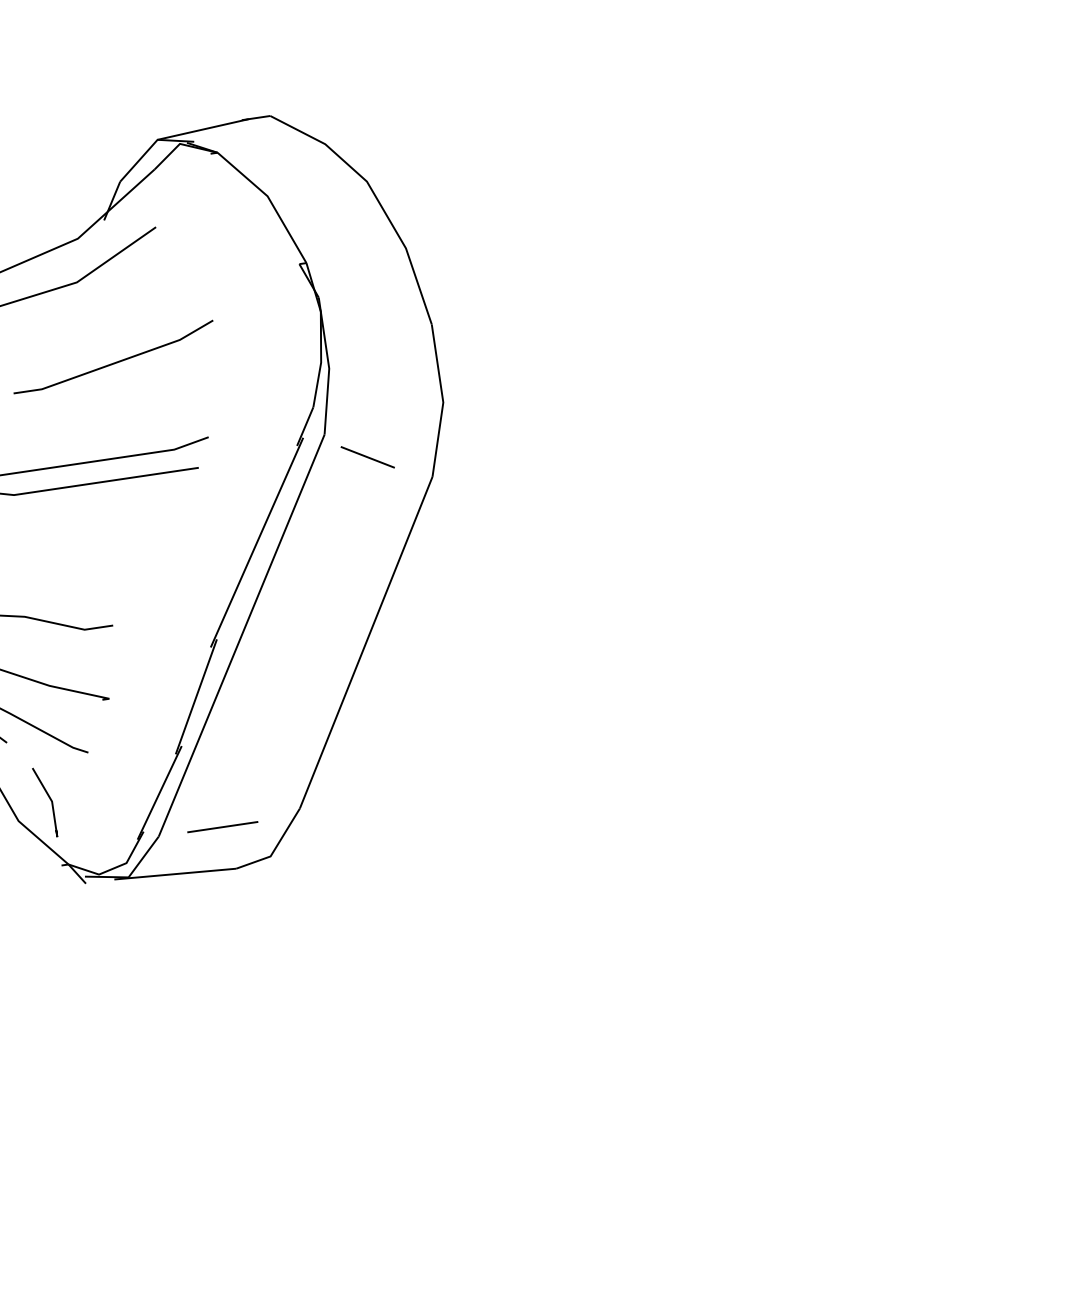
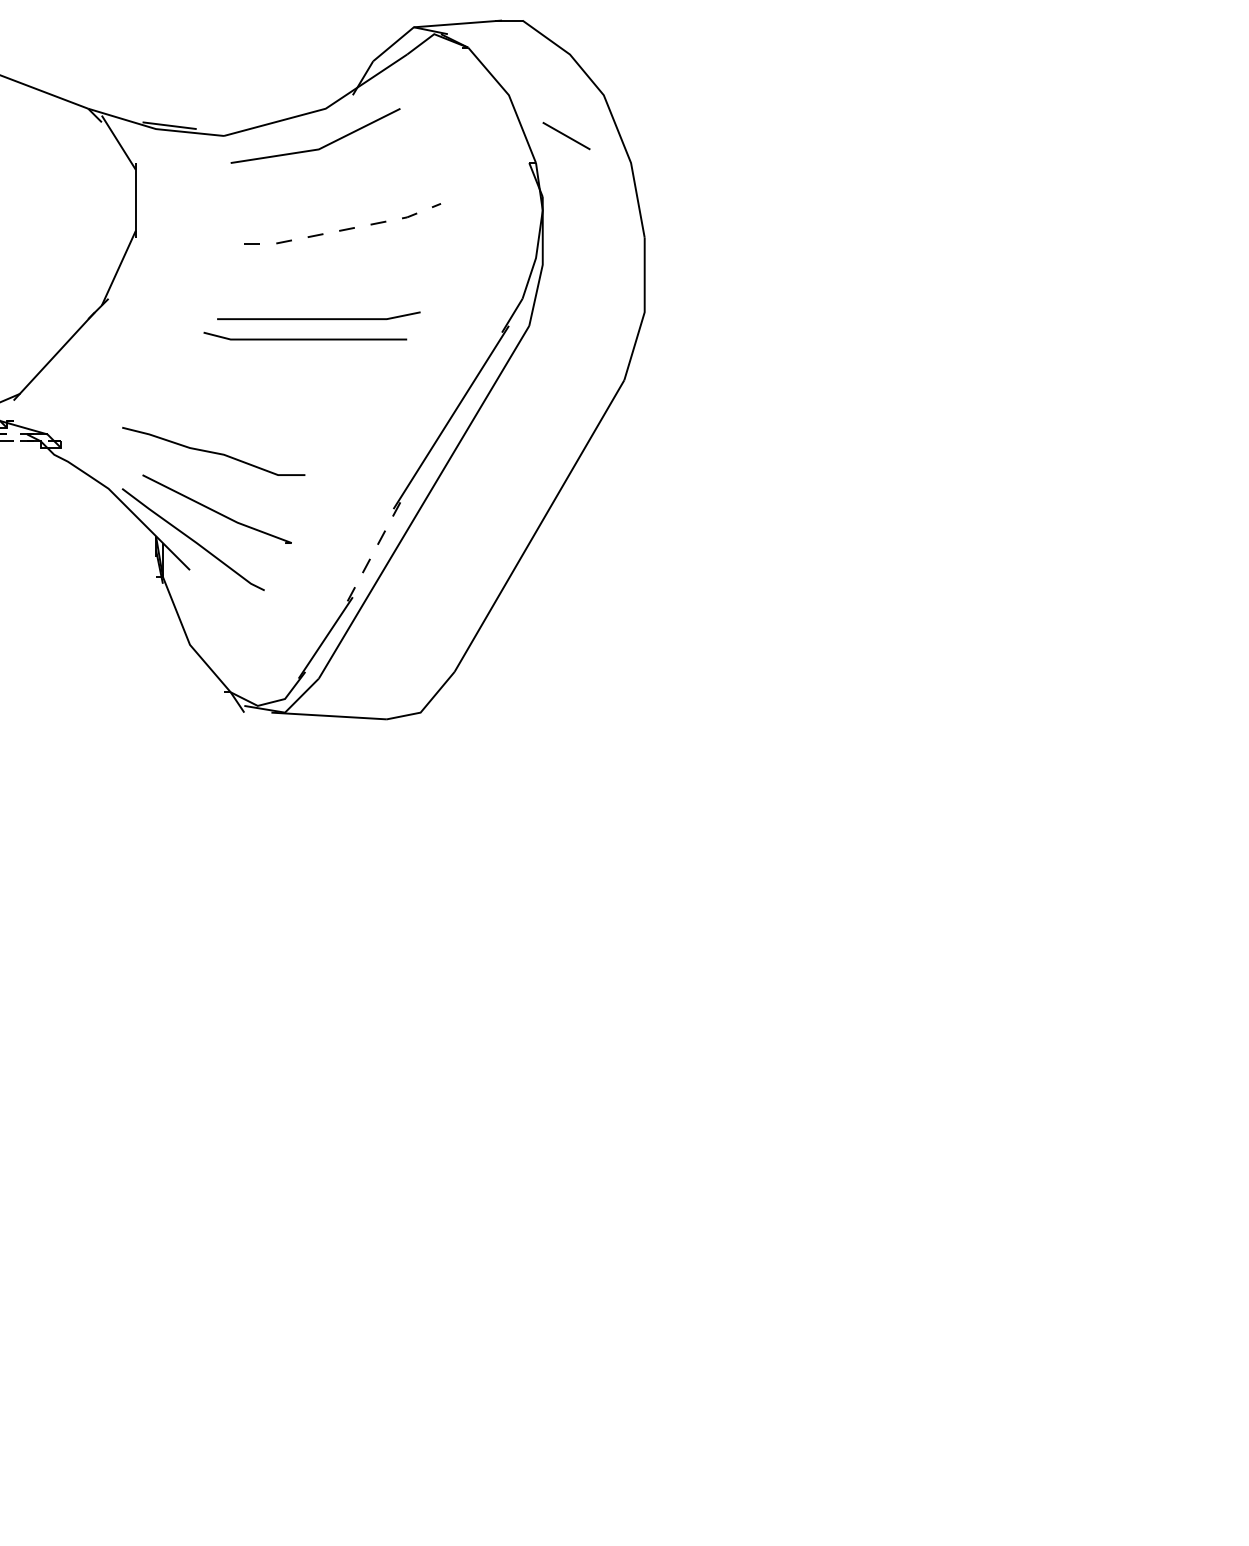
line: (115, 363) -> (343, 230), solid -> dashed
line: (367, 457) -> (566, 136), moved
line: (196, 697) -> (373, 553), solid -> dashed
line: (49, 799) -> (221, 628), removed
line: (222, 827) -> (379, 678), removed

